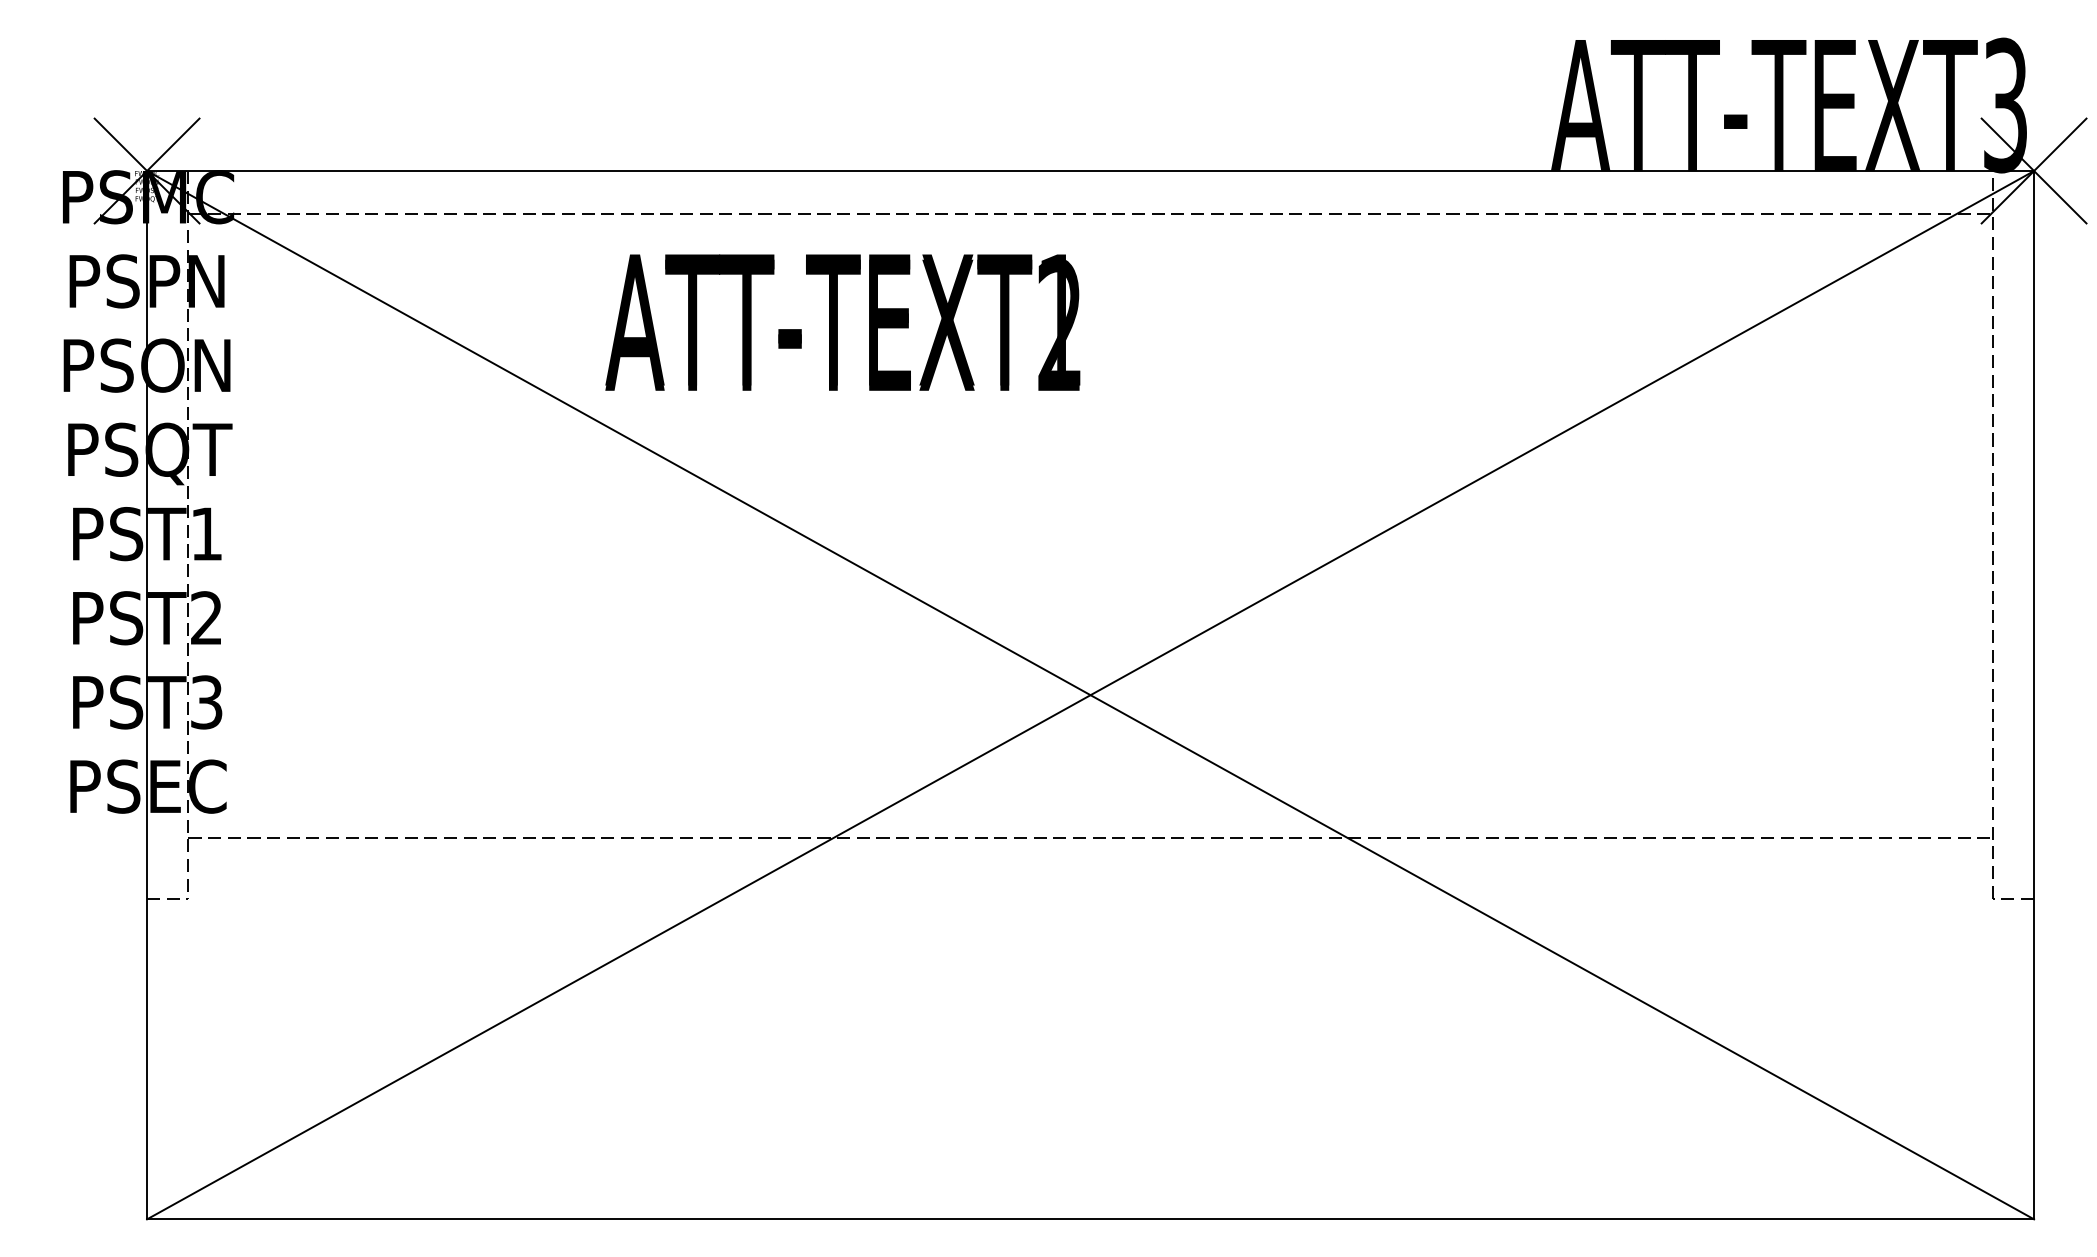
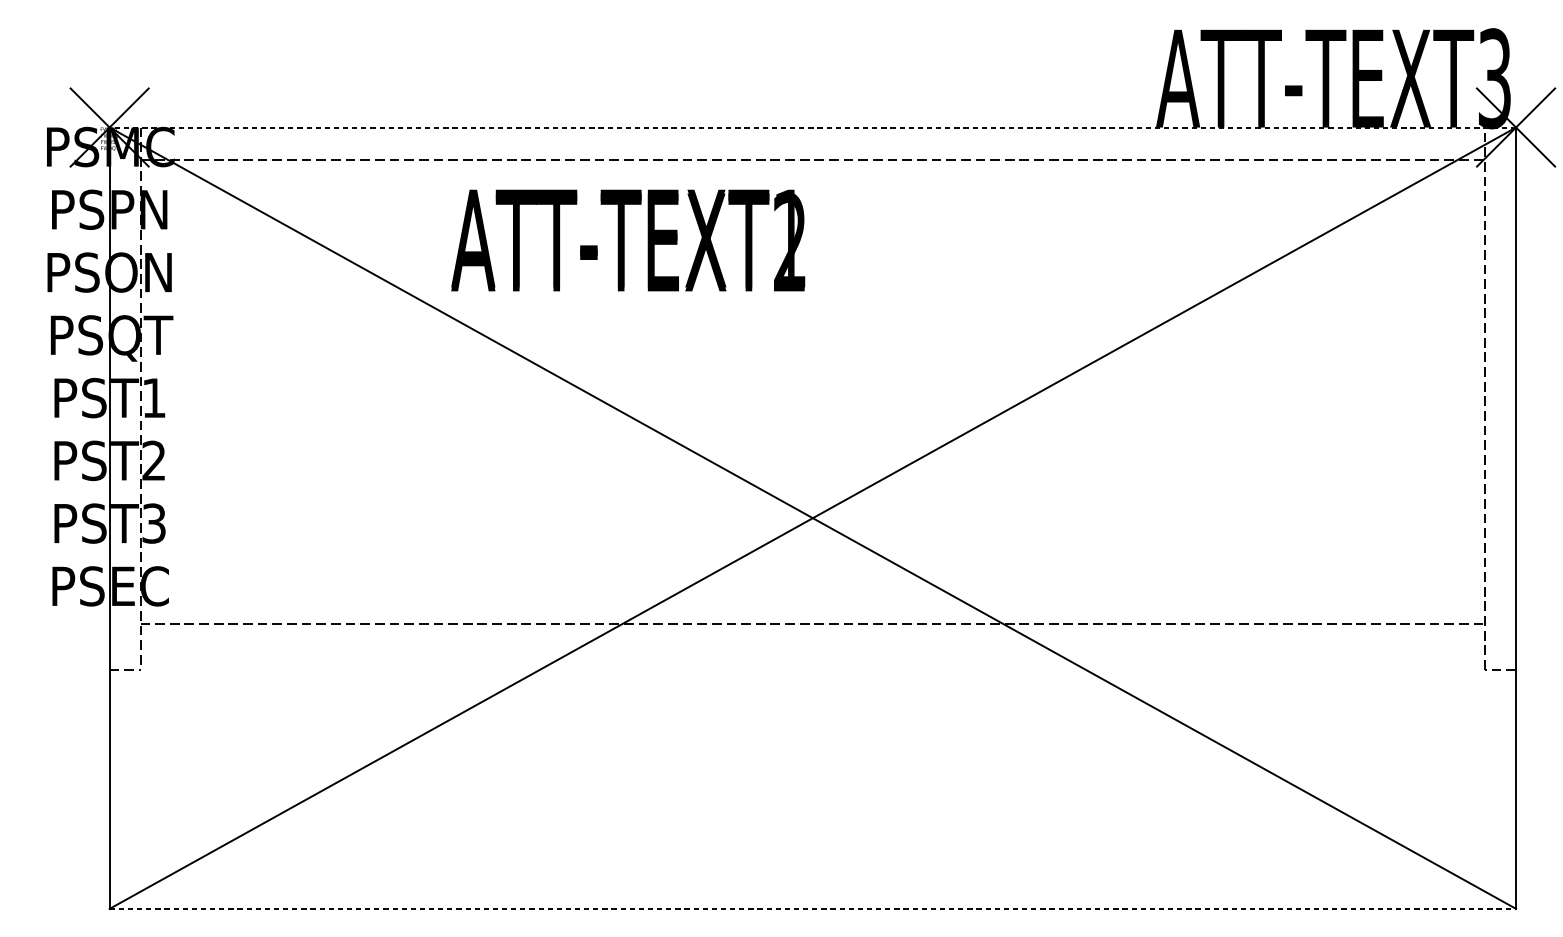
line: (1090, 171) -> (812, 127), solid -> dashed
line: (1091, 1219) -> (813, 908), solid -> dashed

